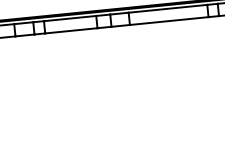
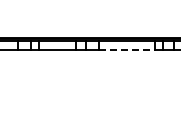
line: (169, 20) -> (127, 49), solid -> dashed

